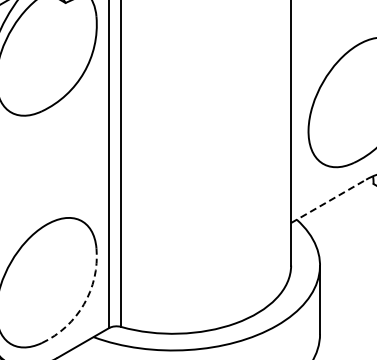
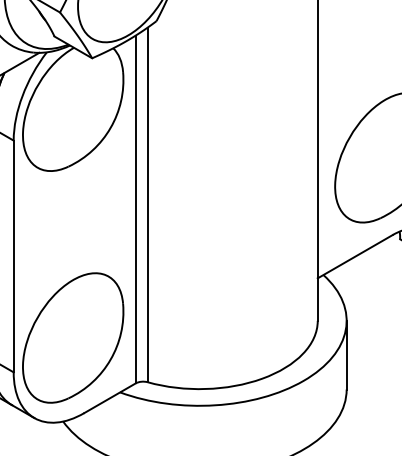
line: (328, 201) -> (355, 256), dashed -> solid
arc: (83, 304) -> (110, 359), dashed -> solid

